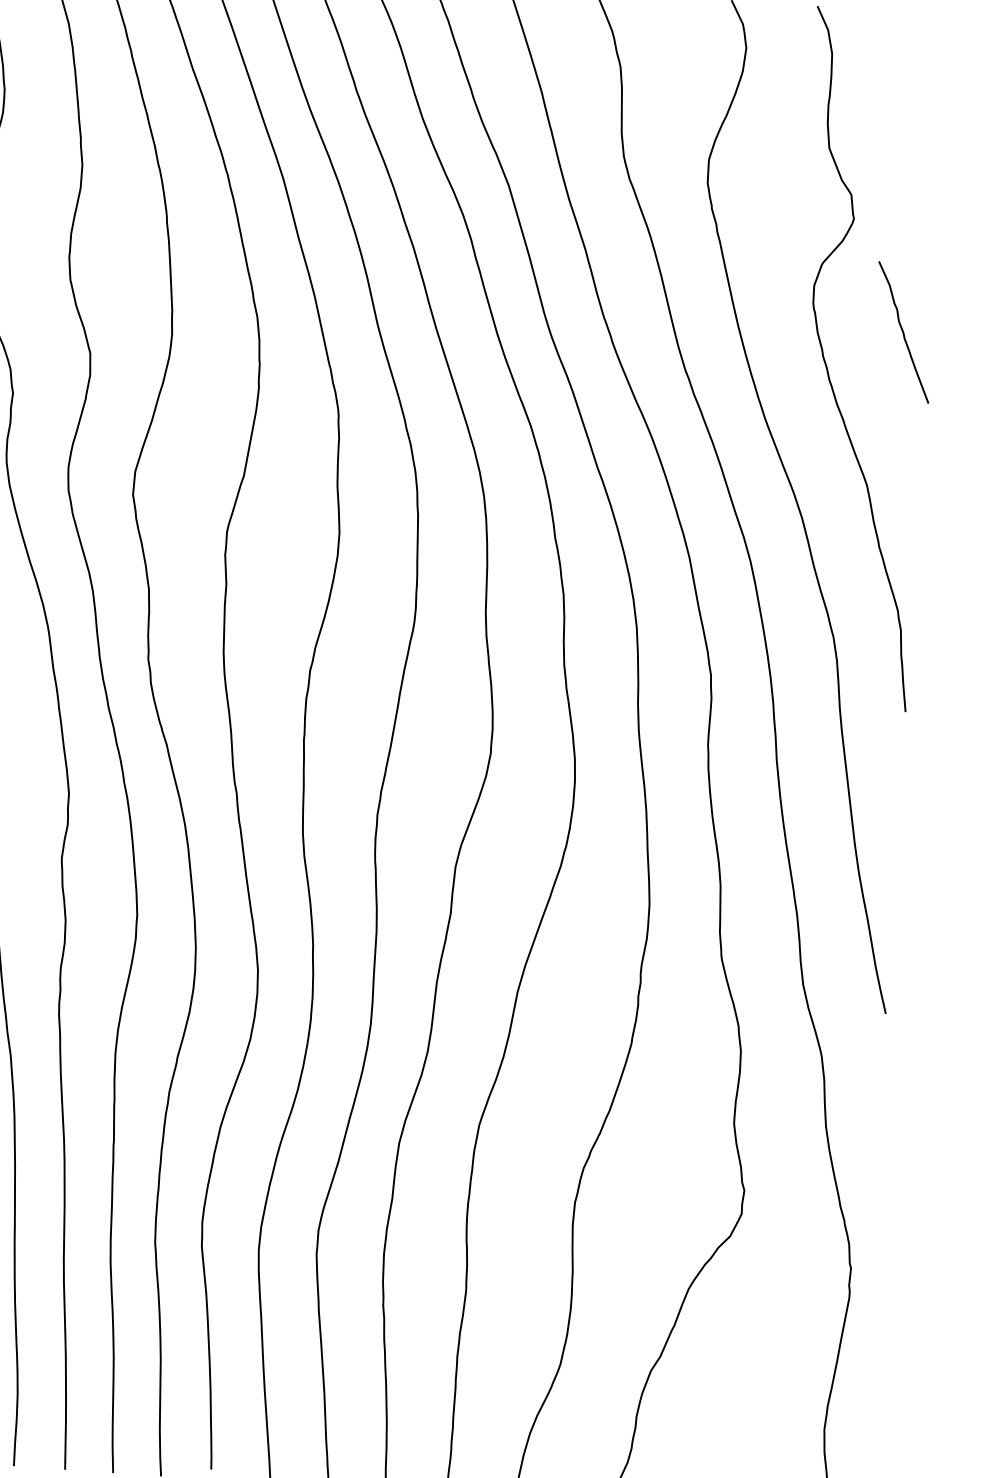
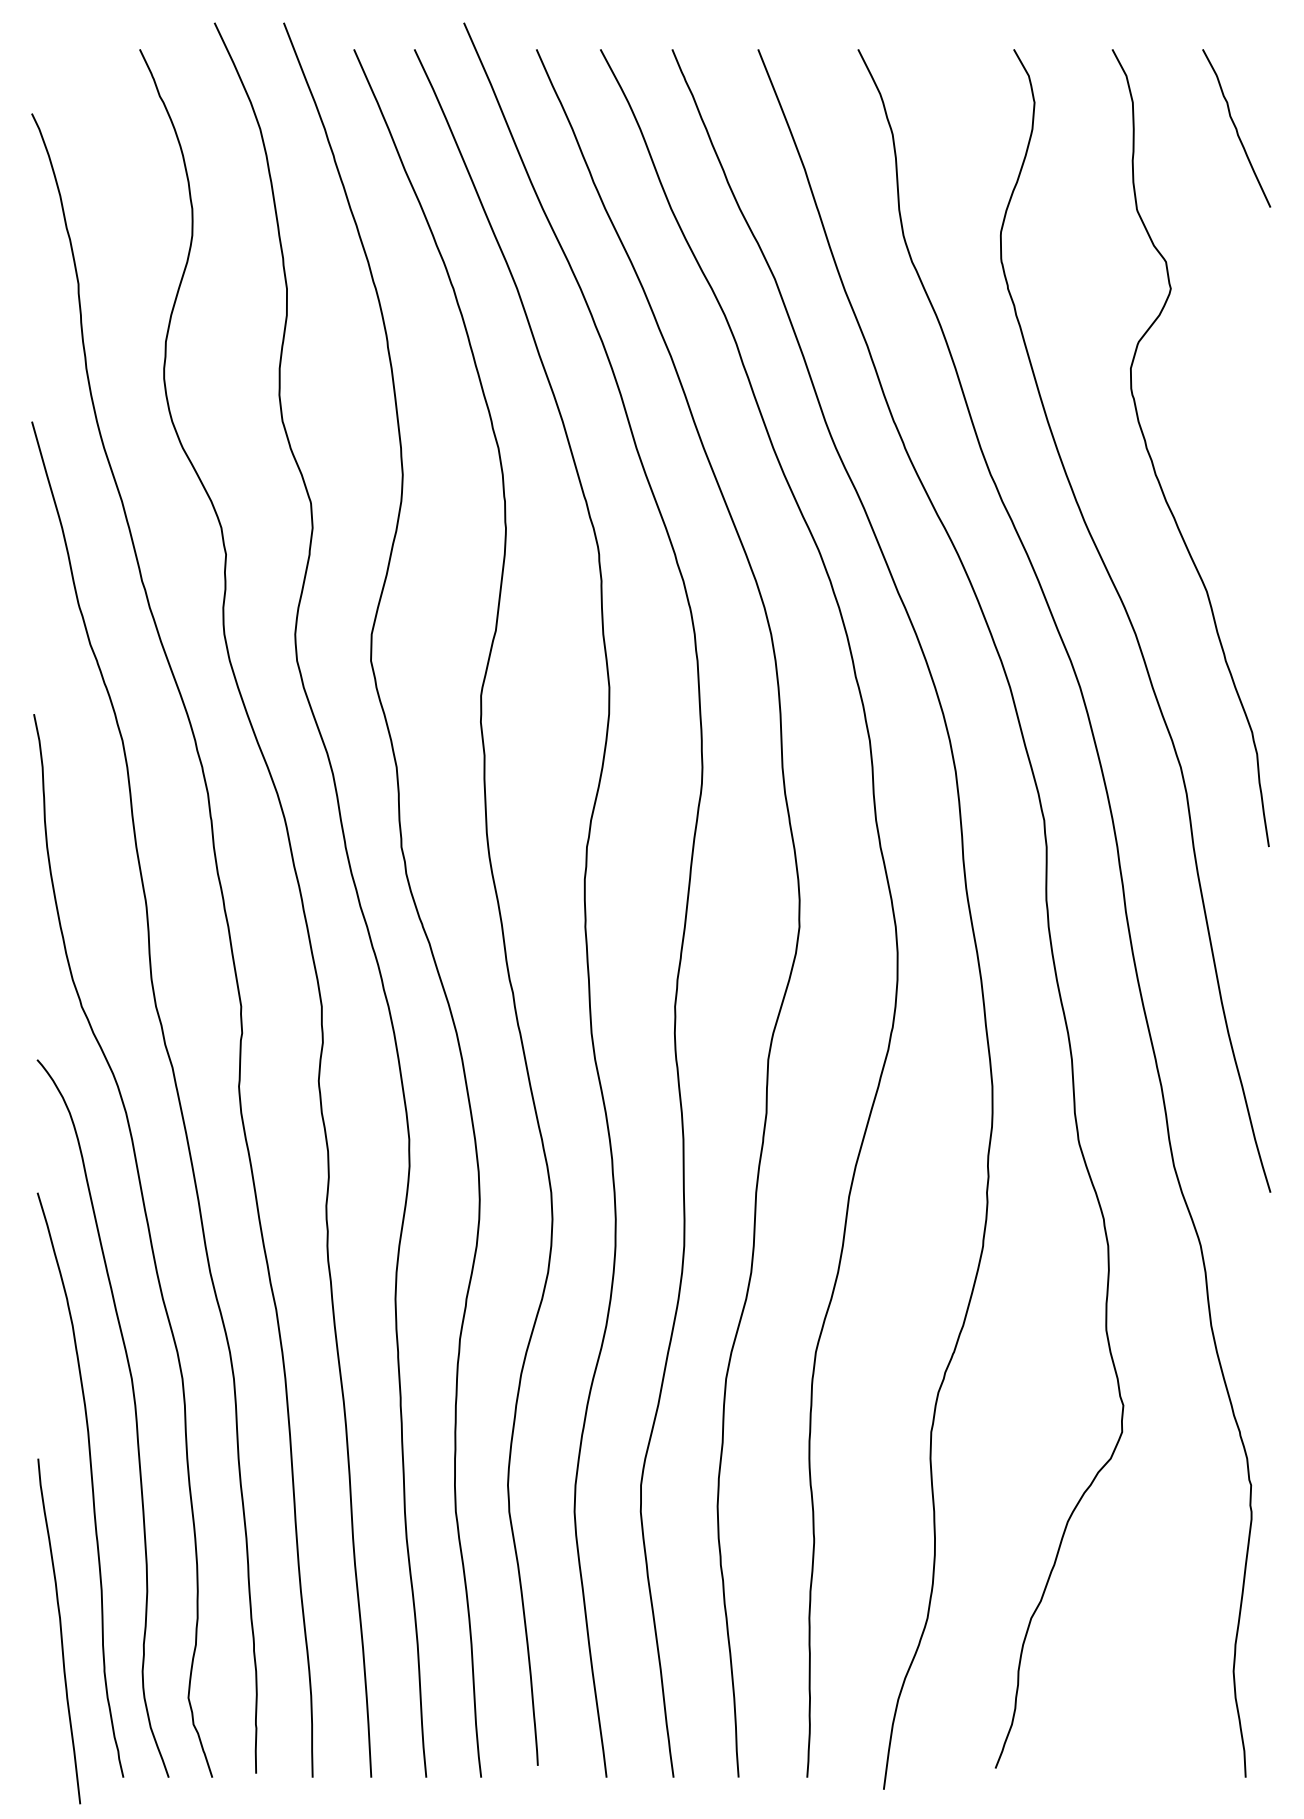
curve: (903, 332) -> (1236, 128), moved

